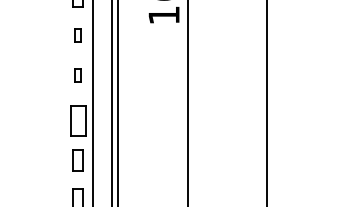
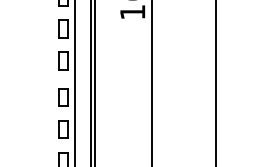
part: (77, 35) -> (62, 28), size x1.67
part: (77, 75) -> (62, 60), size x1.67
part: (77, 120) -> (62, 97), size x0.71

